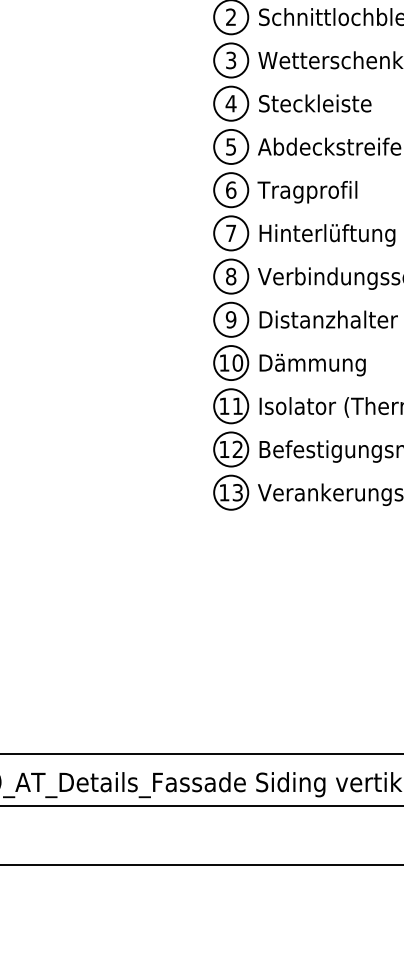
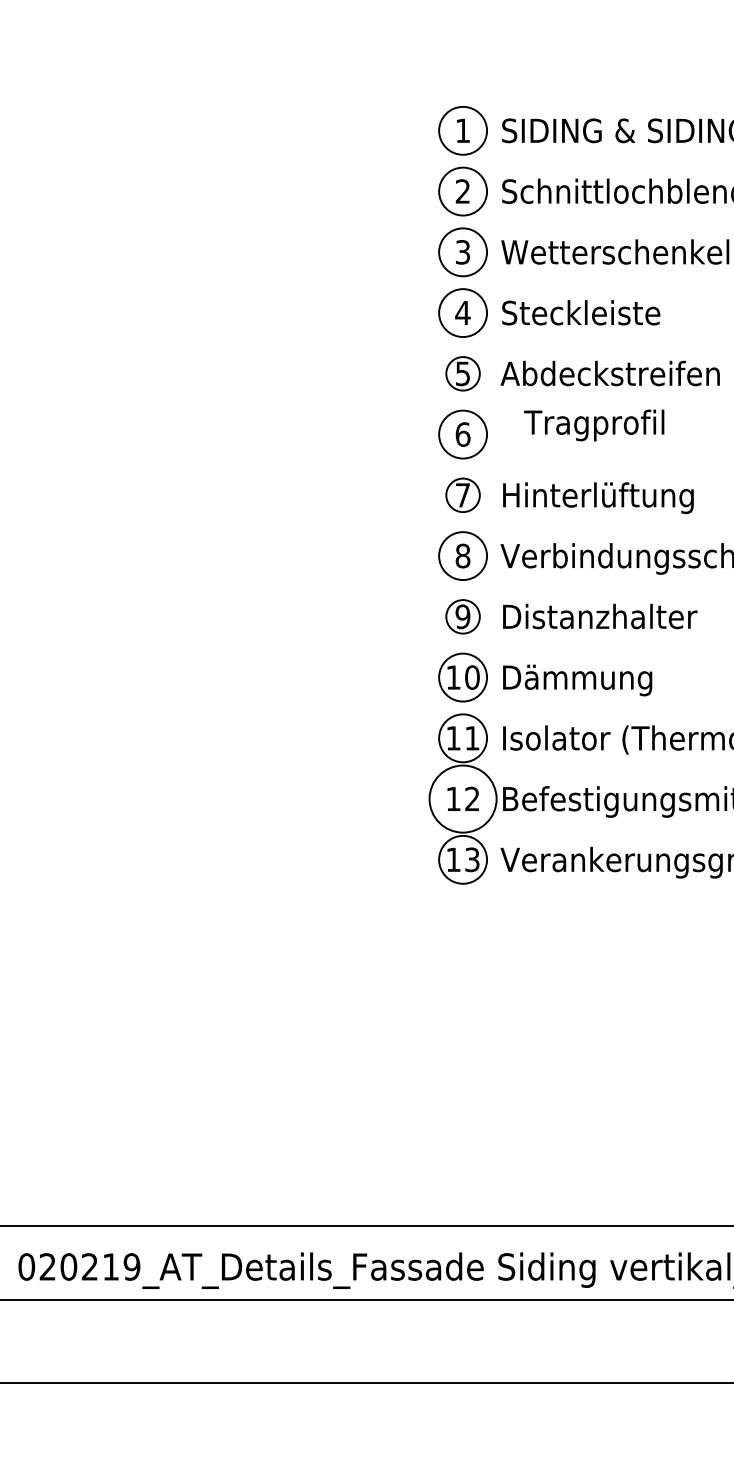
circle: (231, 146) -> (463, 373), size x0.7
text: (307, 192) -> (594, 425), moved
circle: (231, 233) -> (463, 495), size x0.7
circle: (231, 319) -> (463, 616), size x0.7
circle: (231, 449) -> (463, 799), size x1.4

